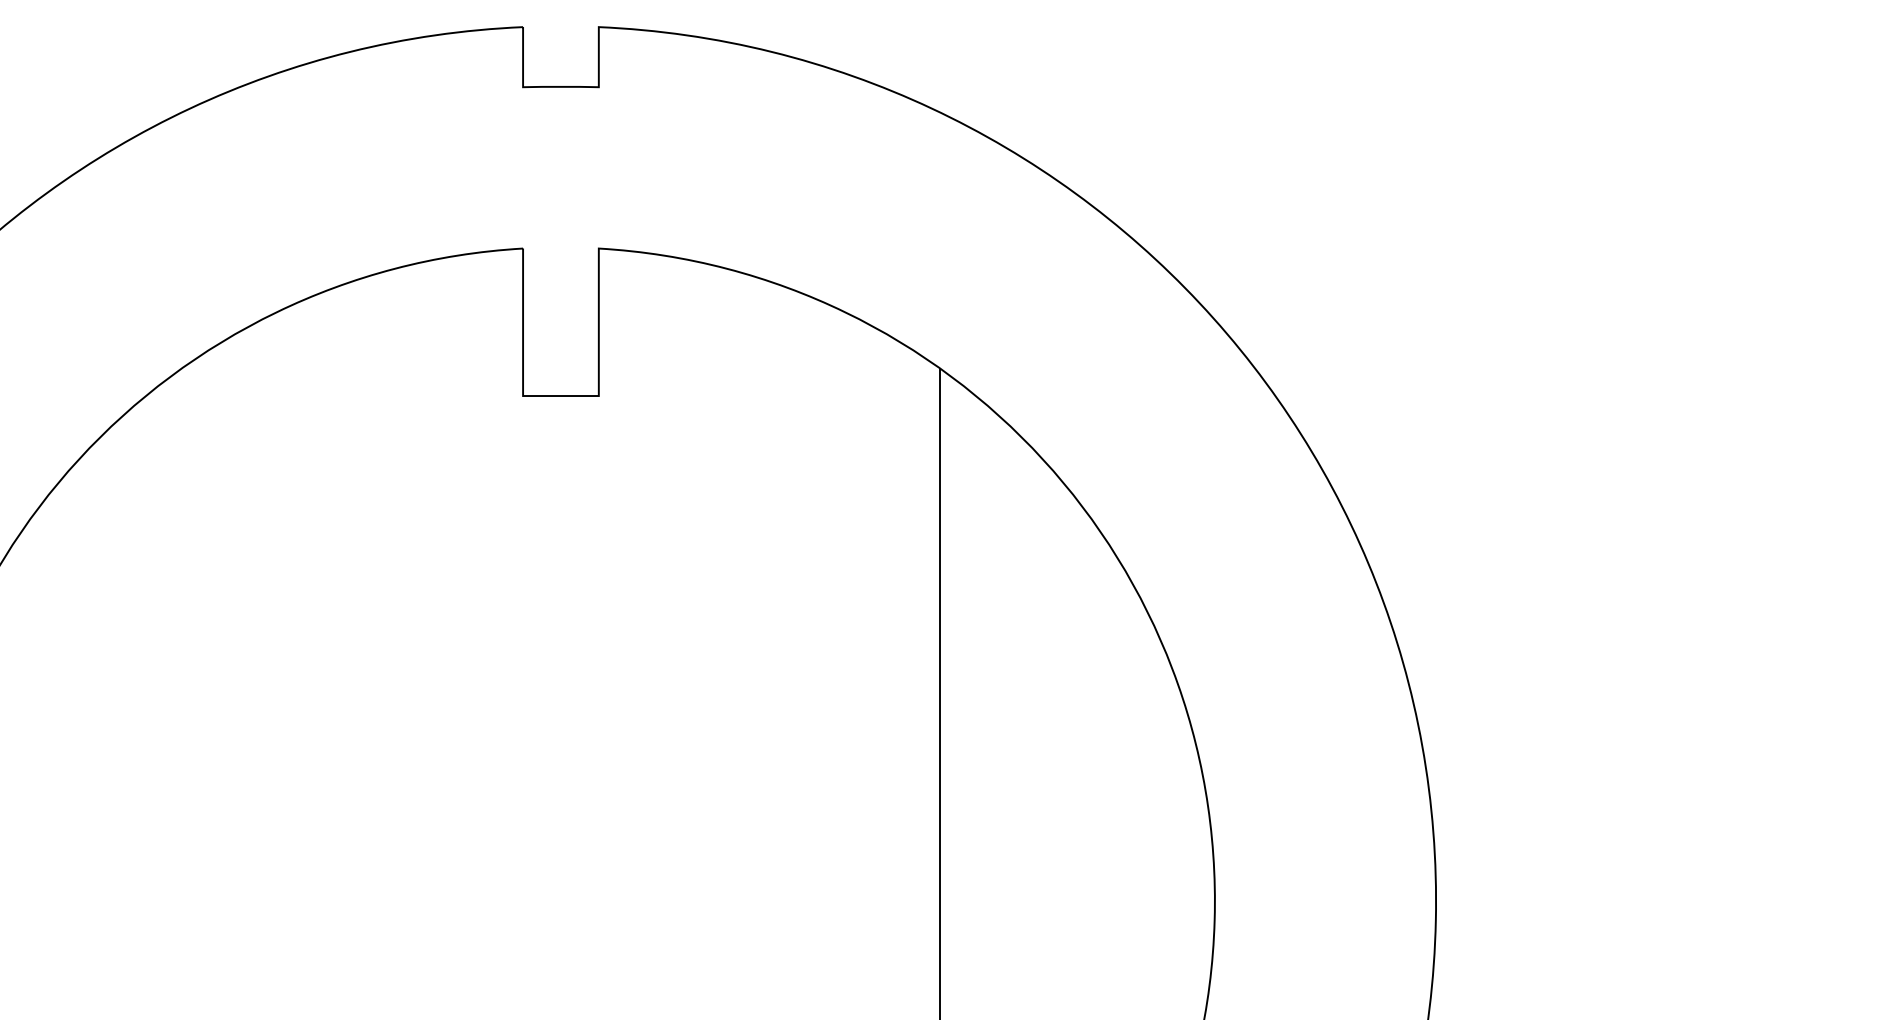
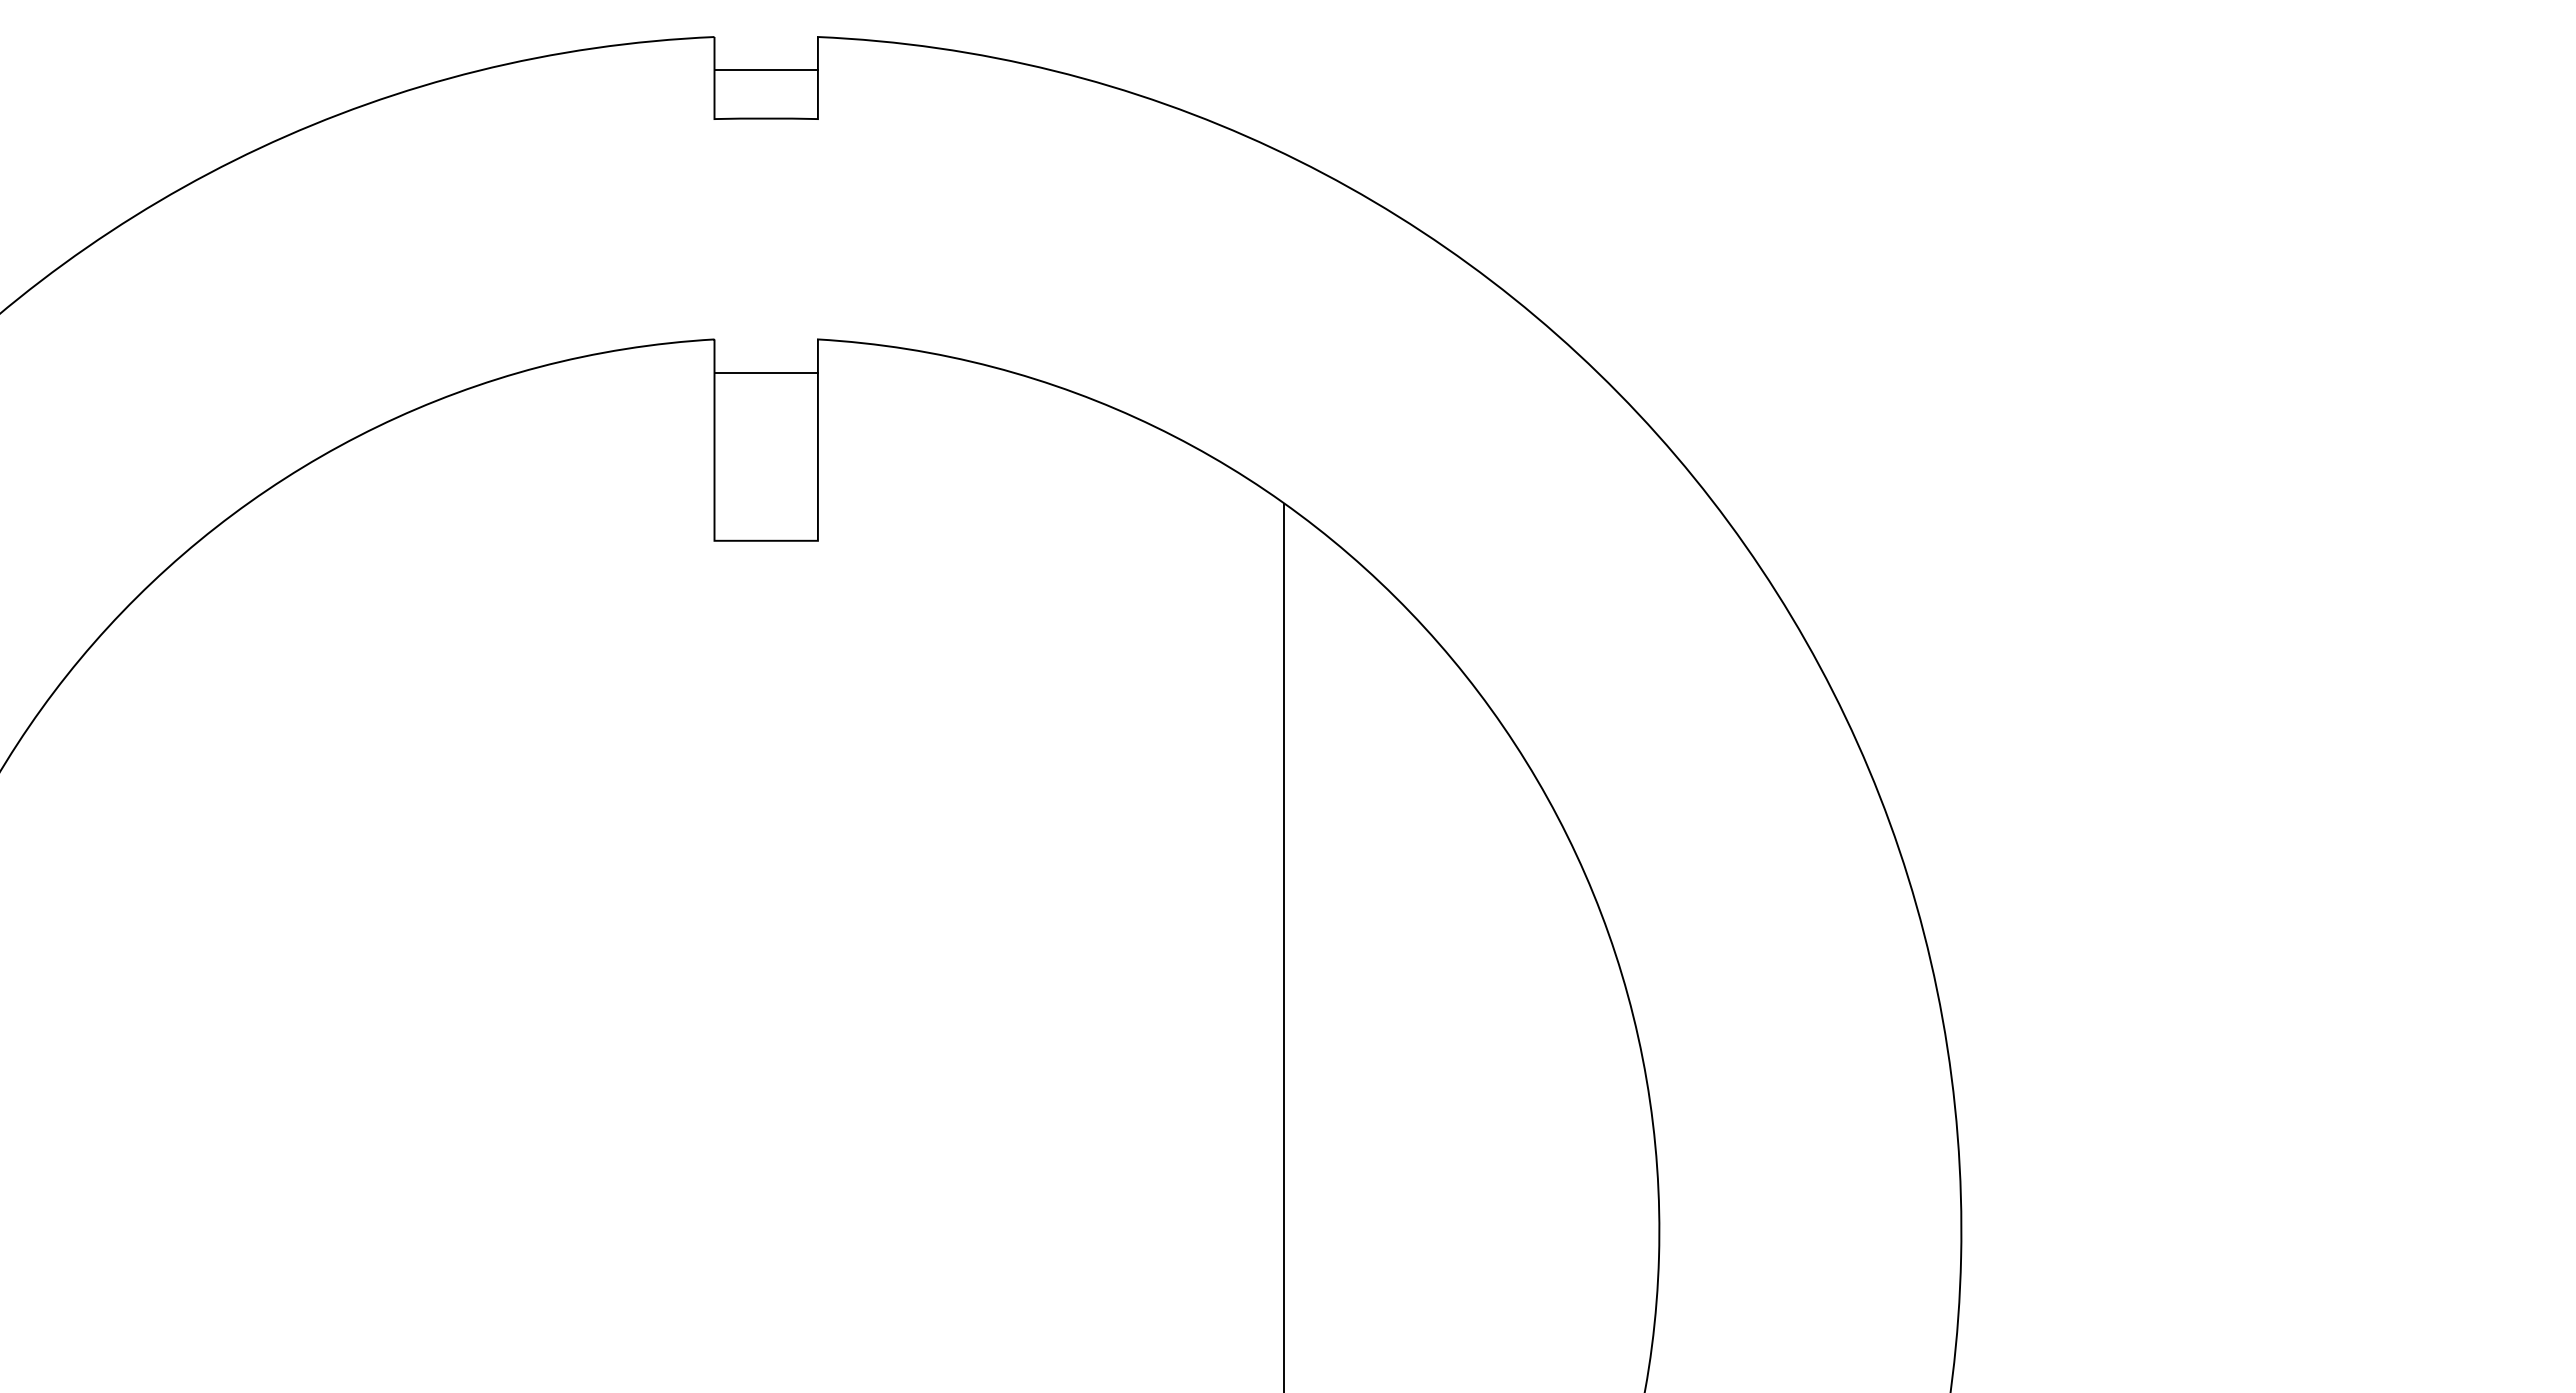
line: (560, 51) -> (765, 70), added
line: (560, 272) -> (765, 372), added

